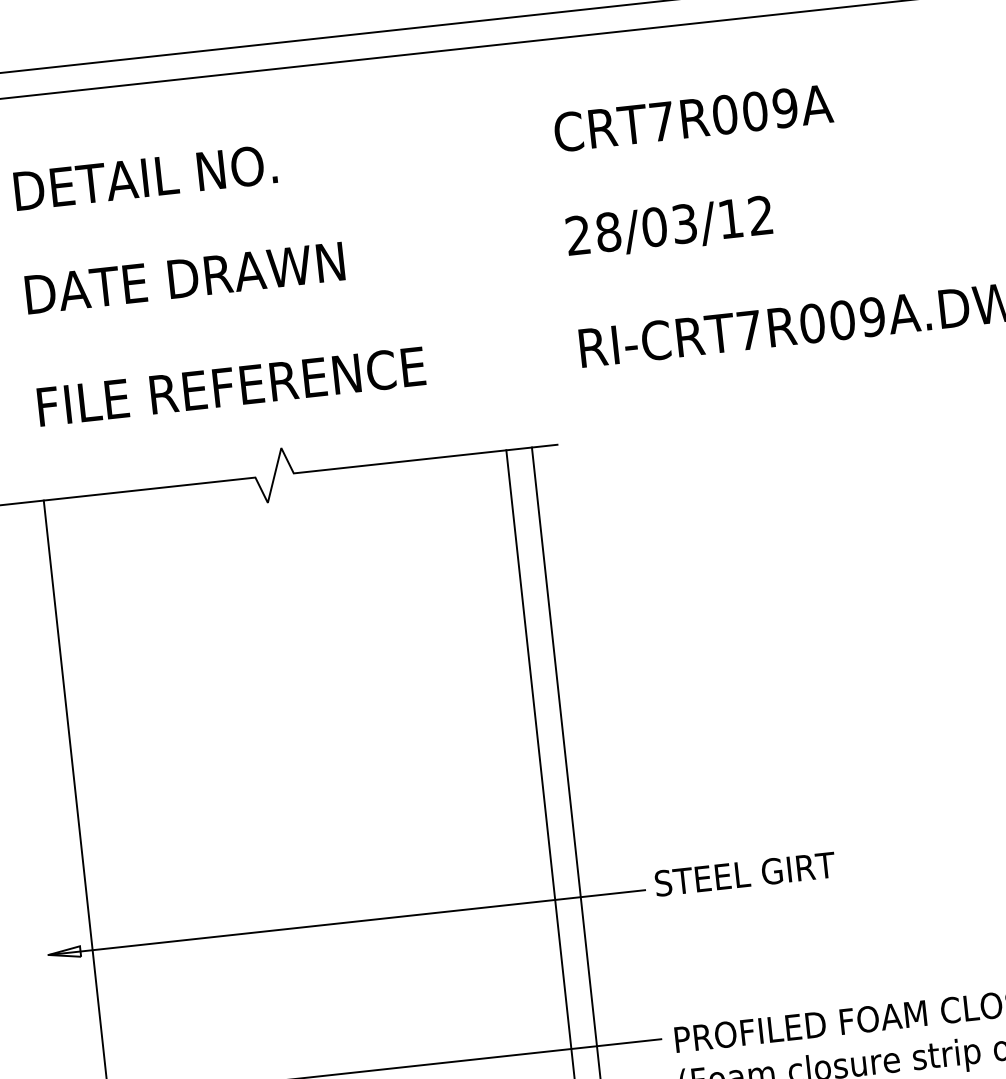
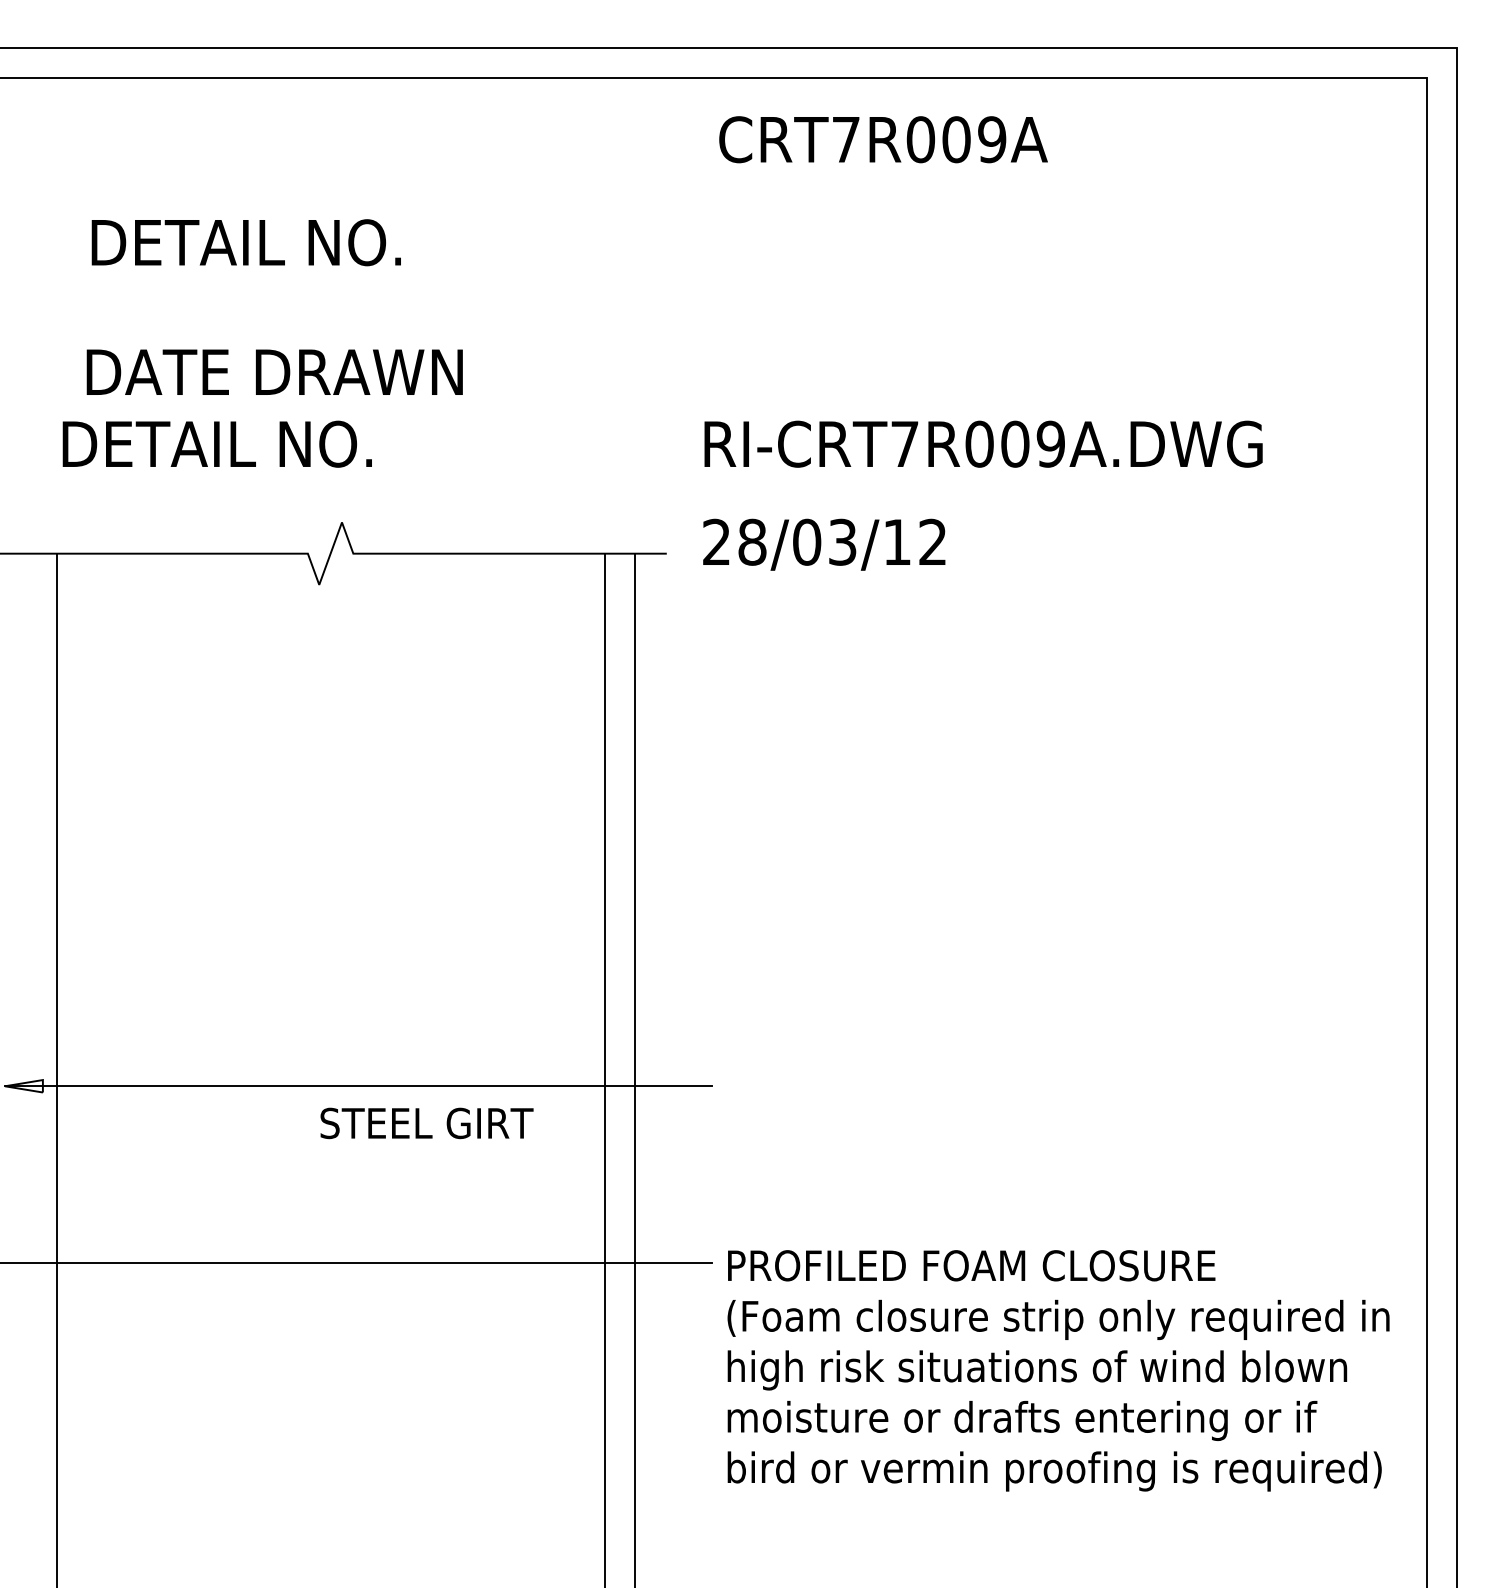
text: (693, 118) -> (883, 139), moved
text: (144, 177) -> (245, 242), moved
text: (669, 227) -> (824, 544), moved
text: (184, 277) -> (274, 371), moved
text: (234, 385) -> (294, 443), FILE REFERENCE -> DETAIL NO.
text: (744, 874) -> (426, 1123), moved

